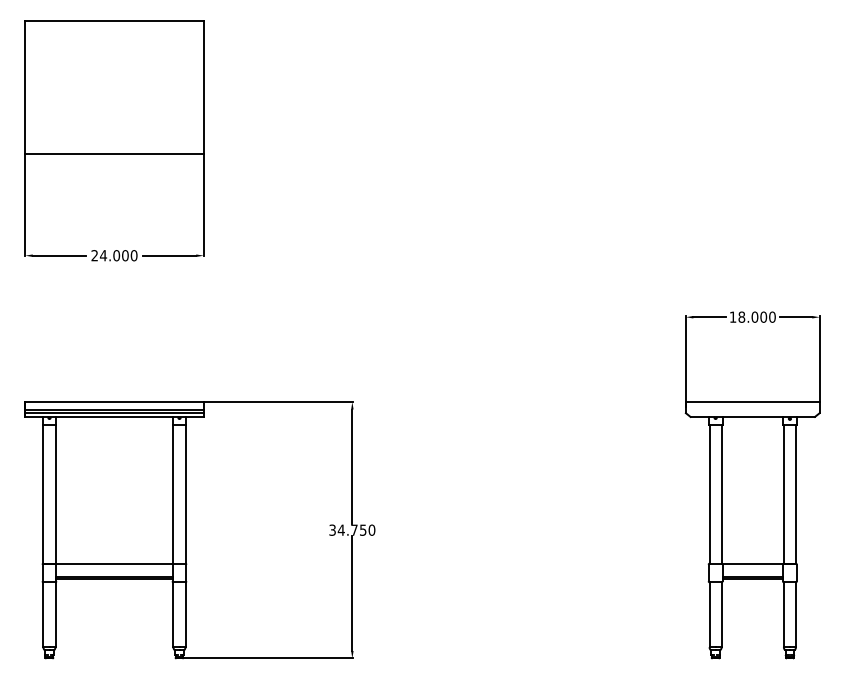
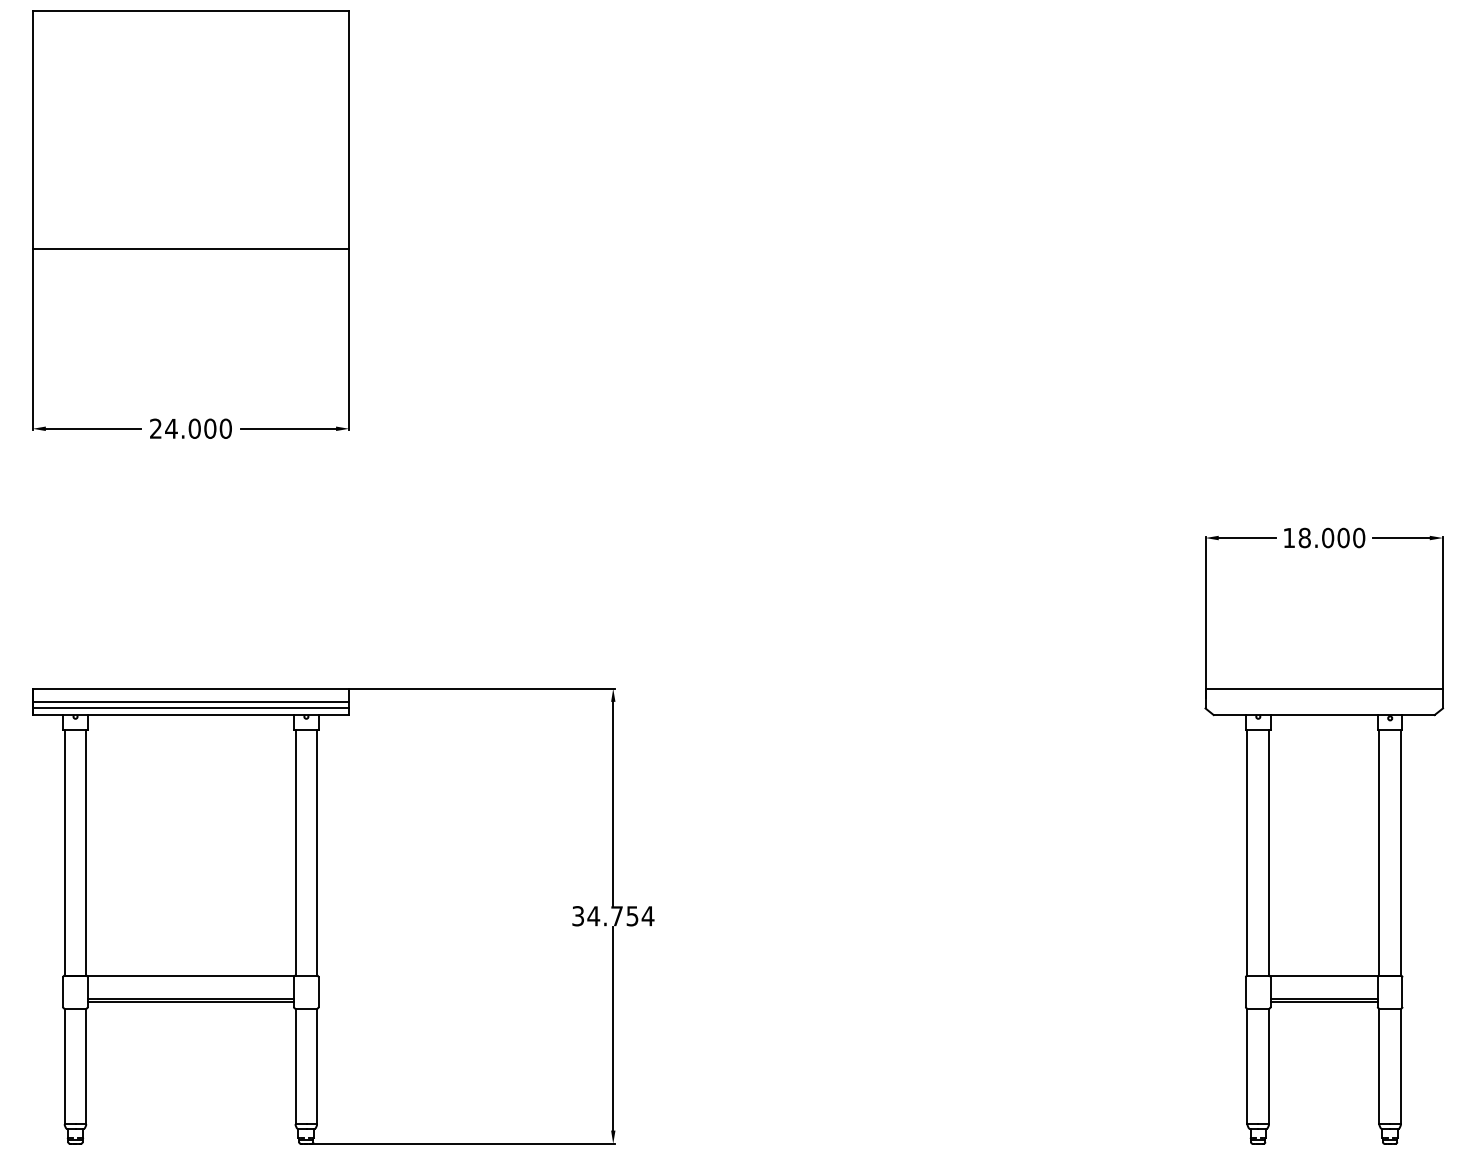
text: (371, 529) -> (647, 914), 34.750 -> 34.754

